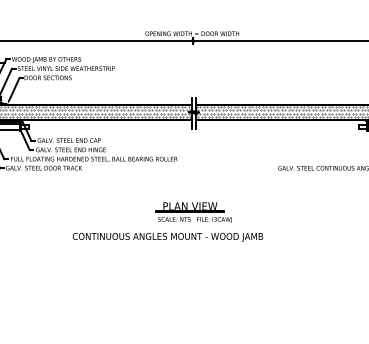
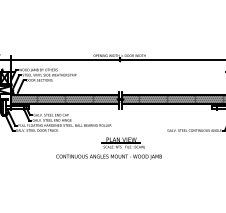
part: (166, 221) -> (108, 148), moved

